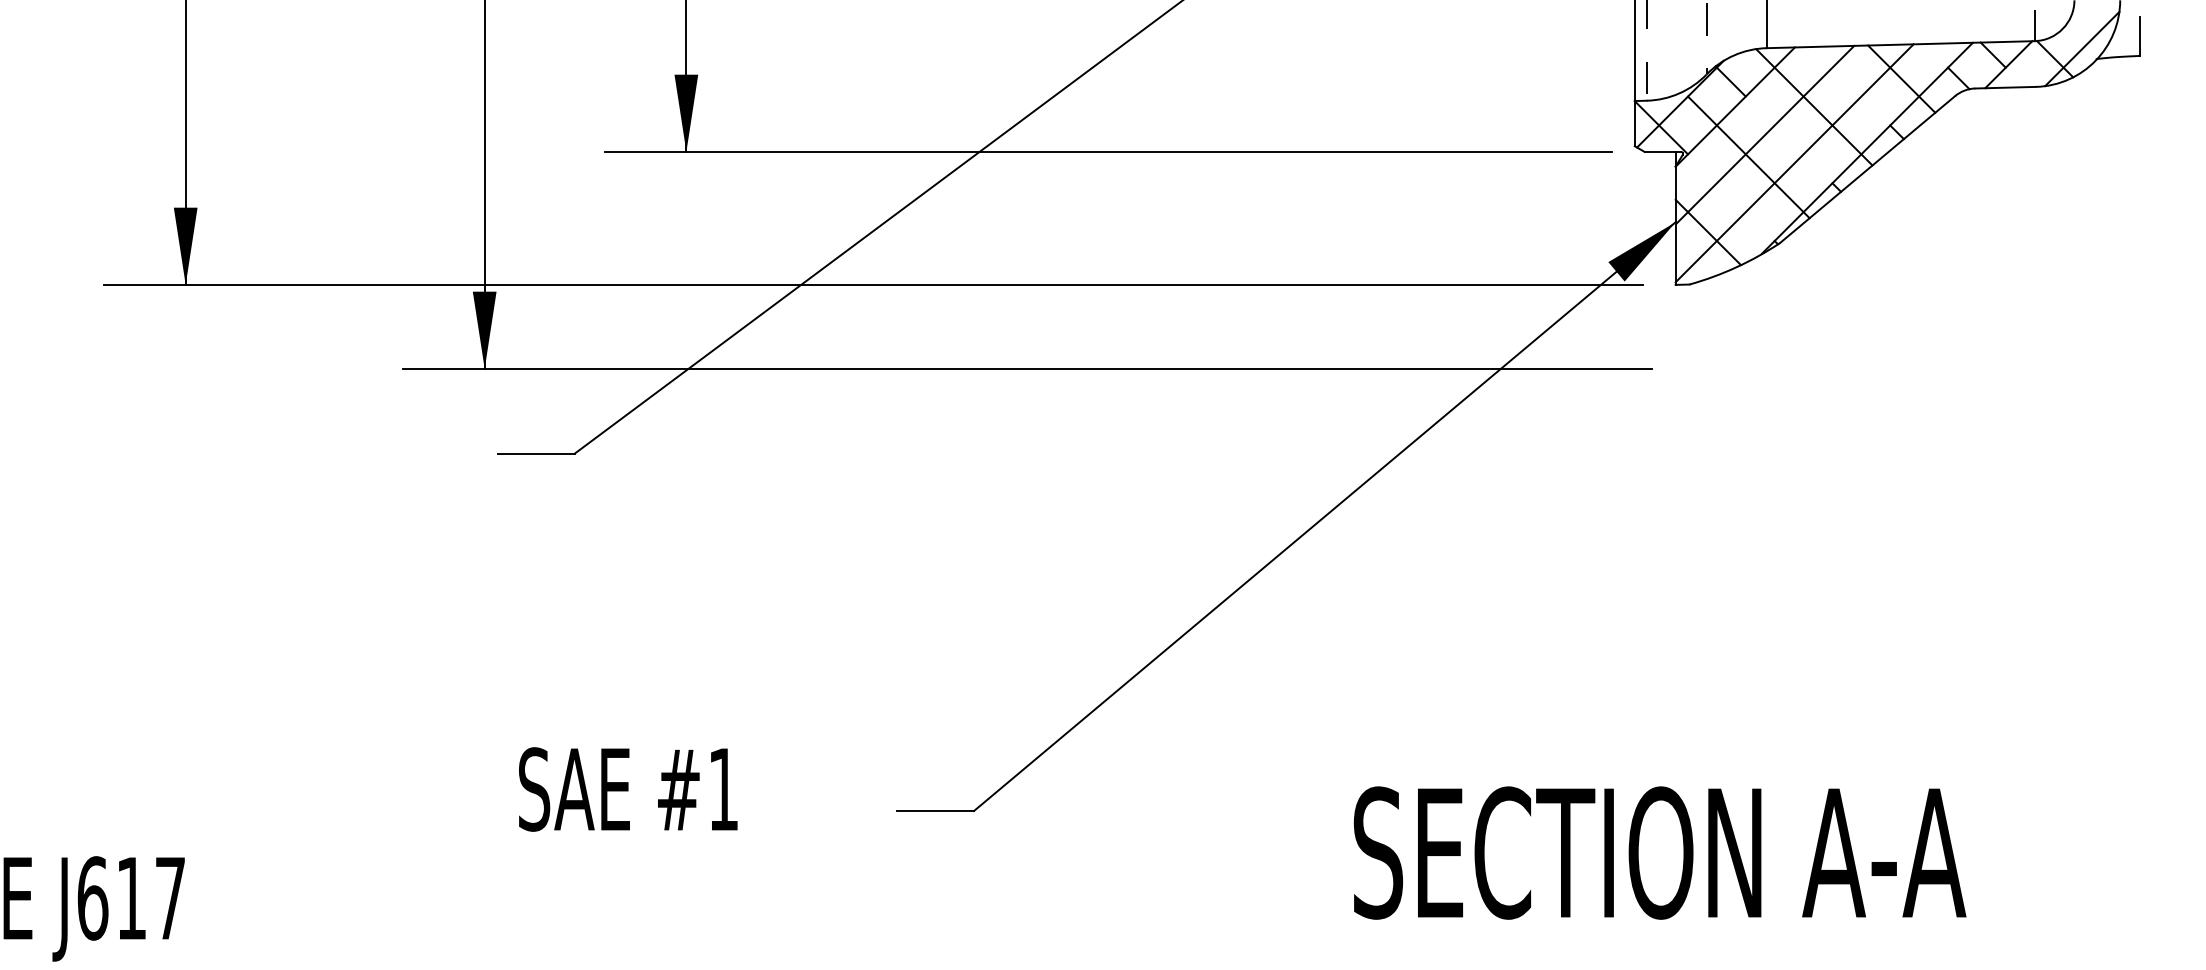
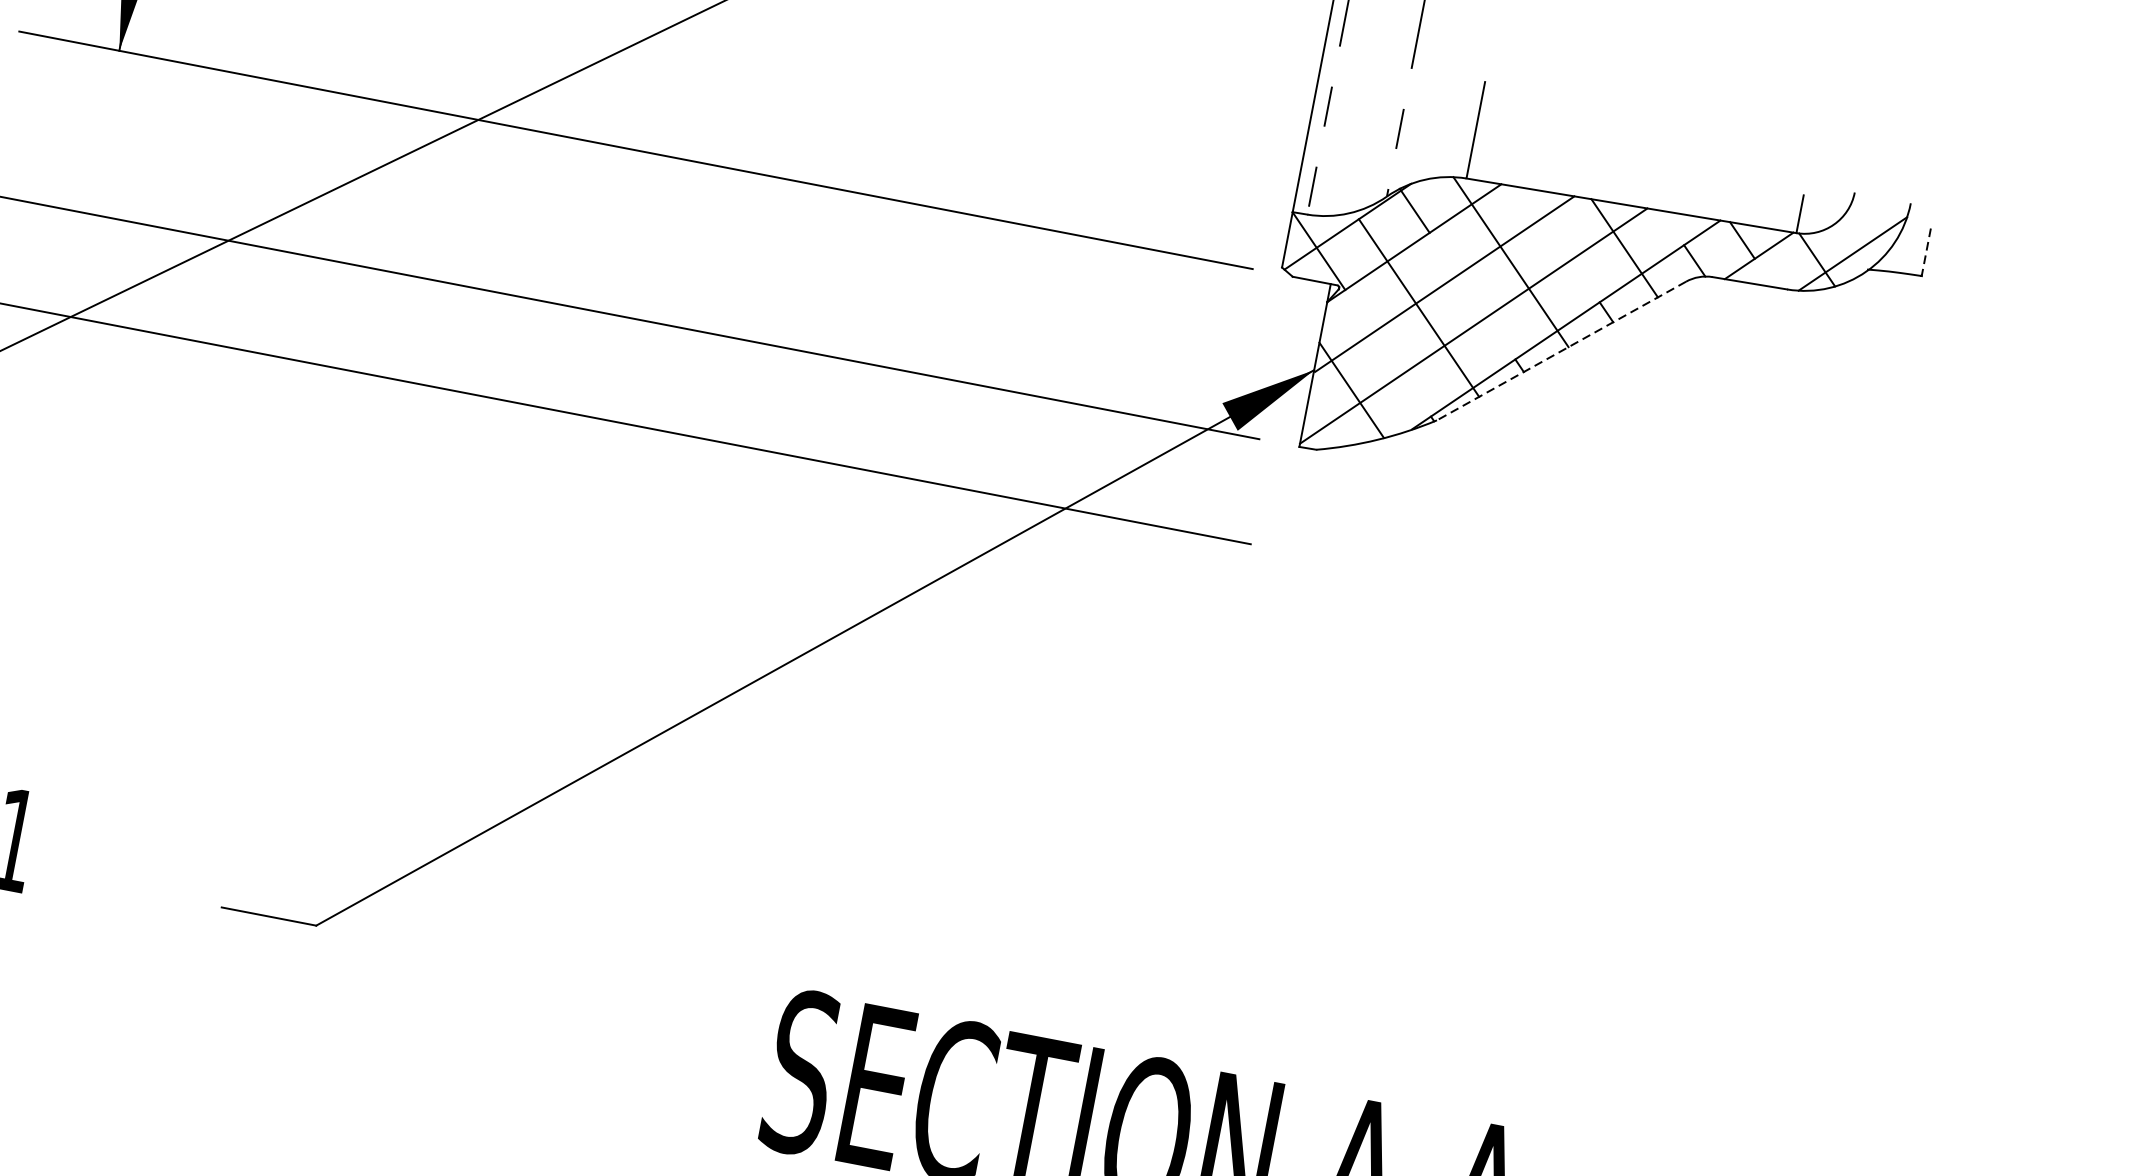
line: (2139, 36) -> (1925, 252), solid -> dashed
line: (1867, 169) -> (1561, 350), solid -> dashed

